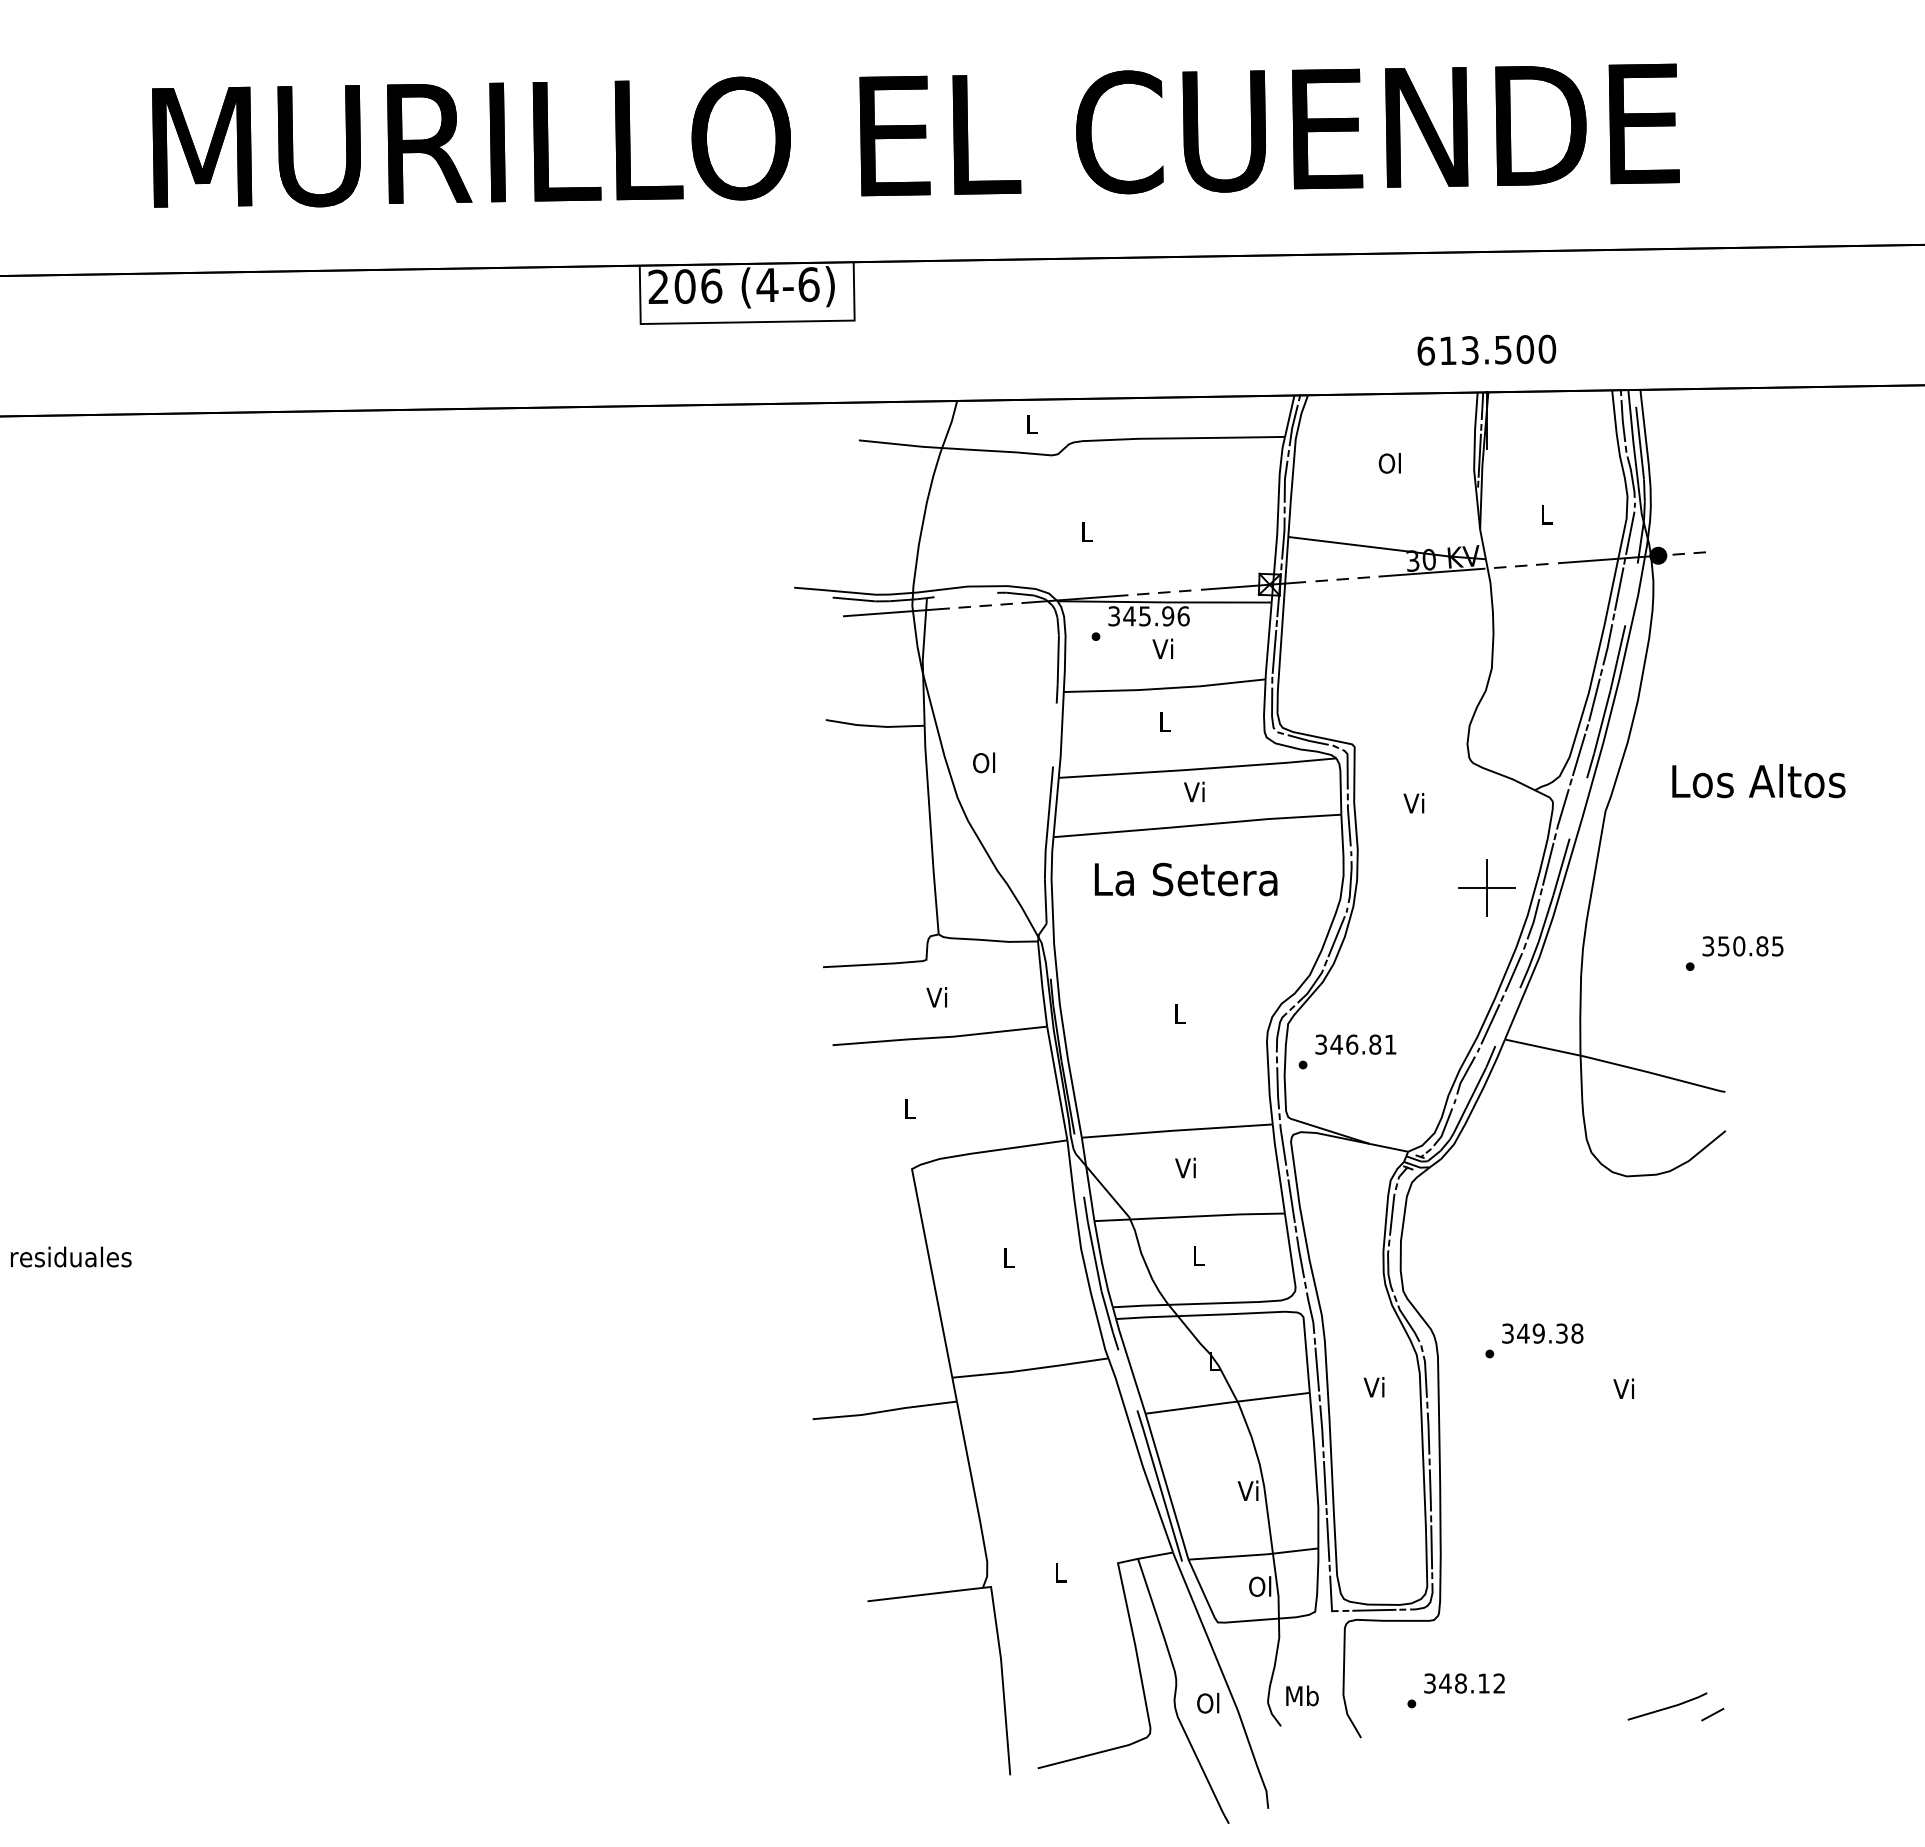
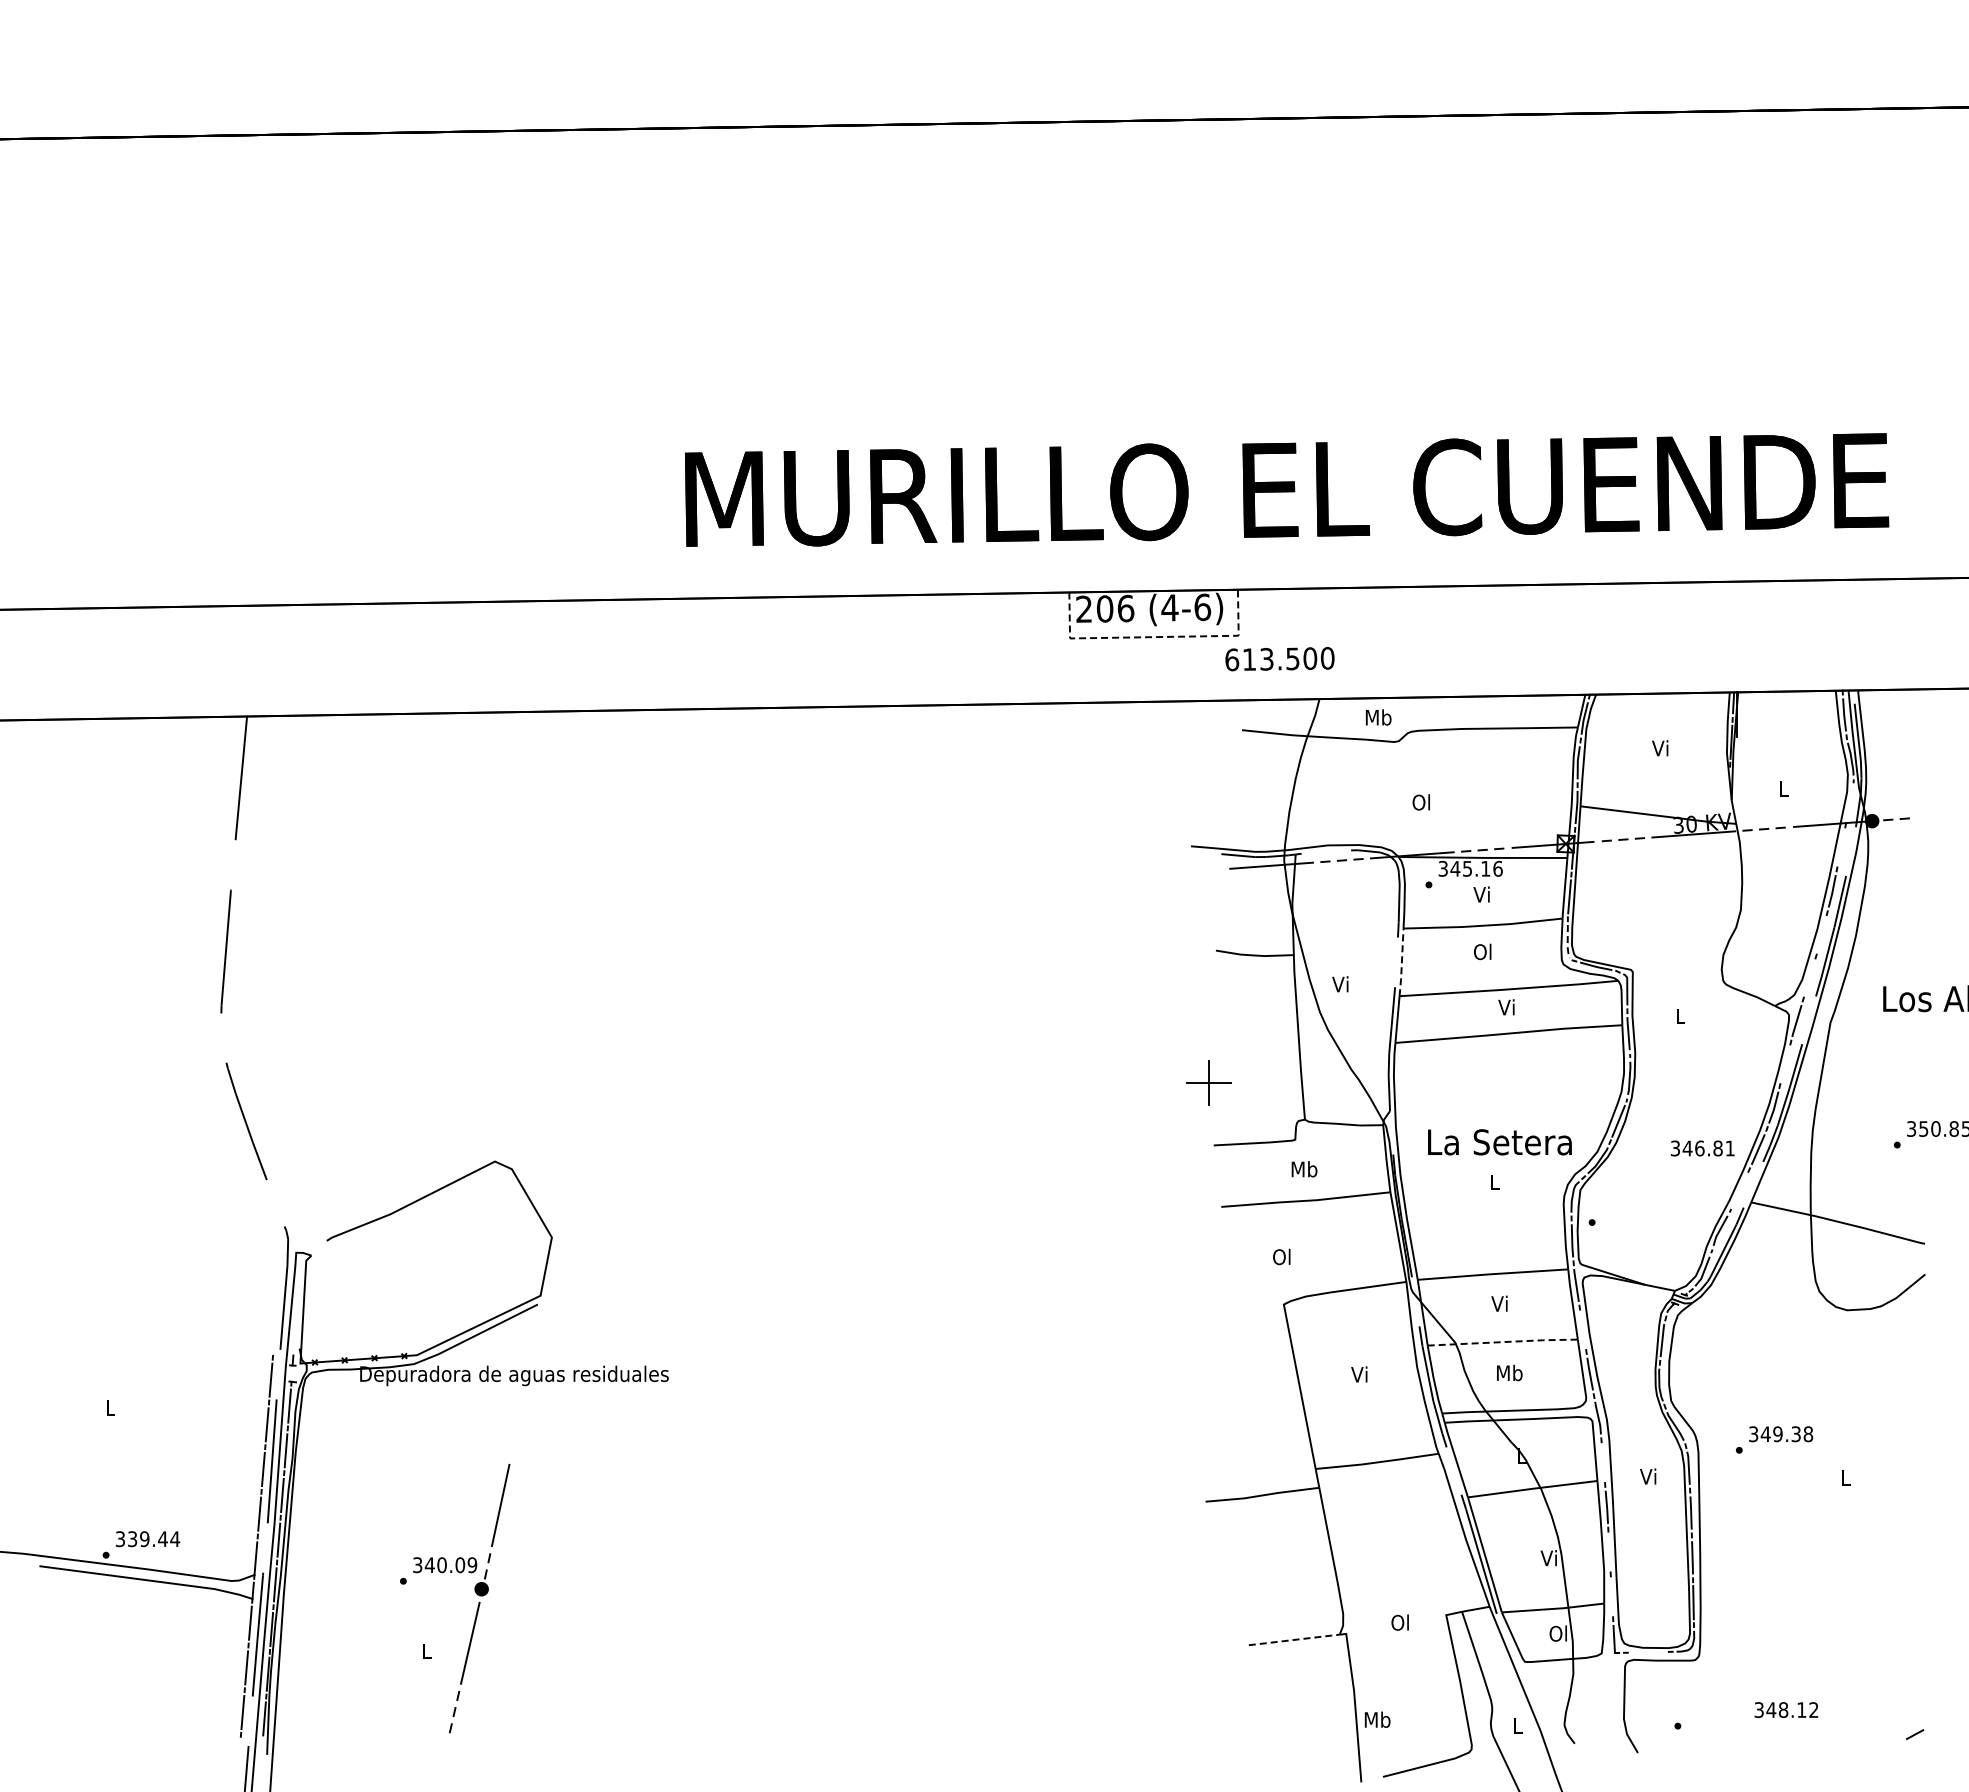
line: (747, 322) -> (1154, 637), solid -> dashed
text: (1486, 350) -> (1279, 659), moved
text: (1032, 424) -> (1378, 717), L -> Mb
text: (1389, 463) -> (1660, 748), Ol -> Vi
text: (1085, 532) -> (1420, 802), L -> Ol
line: (1629, 533) -> (1849, 803), removed
line: (1619, 589) -> (1841, 847), removed
text: (1167, 615) -> (1485, 868), 345.96 -> 345.16
line: (1594, 699) -> (1821, 934), removed
line: (1271, 709) -> (1567, 942), solid -> dashed
text: (1163, 721) -> (1482, 951), L -> Ol
line: (1061, 736) -> (1401, 963), solid -> dashed
line: (1578, 754) -> (1809, 977), removed
text: (983, 763) -> (1340, 984), Ol -> Vi
text: (1413, 803) -> (1679, 1016), Vi -> L
line: (1548, 864) -> (1785, 1064), removed
text: (1185, 879) -> (1499, 1142), moved
part: (1486, 887) -> (1208, 1082), moved
text: (938, 997) -> (1304, 1169), Vi -> Mb
line: (1490, 1024) -> (1739, 1190), removed
text: (1355, 1044) -> (1702, 1148), moved
text: (908, 1108) -> (1281, 1256), L -> Ol
line: (1290, 1200) -> (1582, 1329), removed
line: (1191, 1217) -> (1504, 1342), solid -> dashed
text: (1198, 1255) -> (1509, 1372), L -> Mb
text: (1007, 1257) -> (1359, 1374), L -> Vi
line: (1316, 1369) -> (1602, 1462), removed
text: (1623, 1388) -> (1844, 1477), Vi -> L
line: (1325, 1482) -> (1609, 1551), removed
line: (1327, 1539) -> (1611, 1596), removed
text: (1058, 1572) -> (1399, 1622), L -> Ol
line: (926, 1594) -> (1295, 1639), solid -> dashed
line: (1373, 1609) -> (1647, 1651), removed
text: (1464, 1682) -> (1786, 1709), moved
text: (1302, 1695) -> (1377, 1719), moved
text: (1207, 1703) -> (1516, 1725), Ol -> L
line: (1667, 1706) -> (1879, 1728), removed

